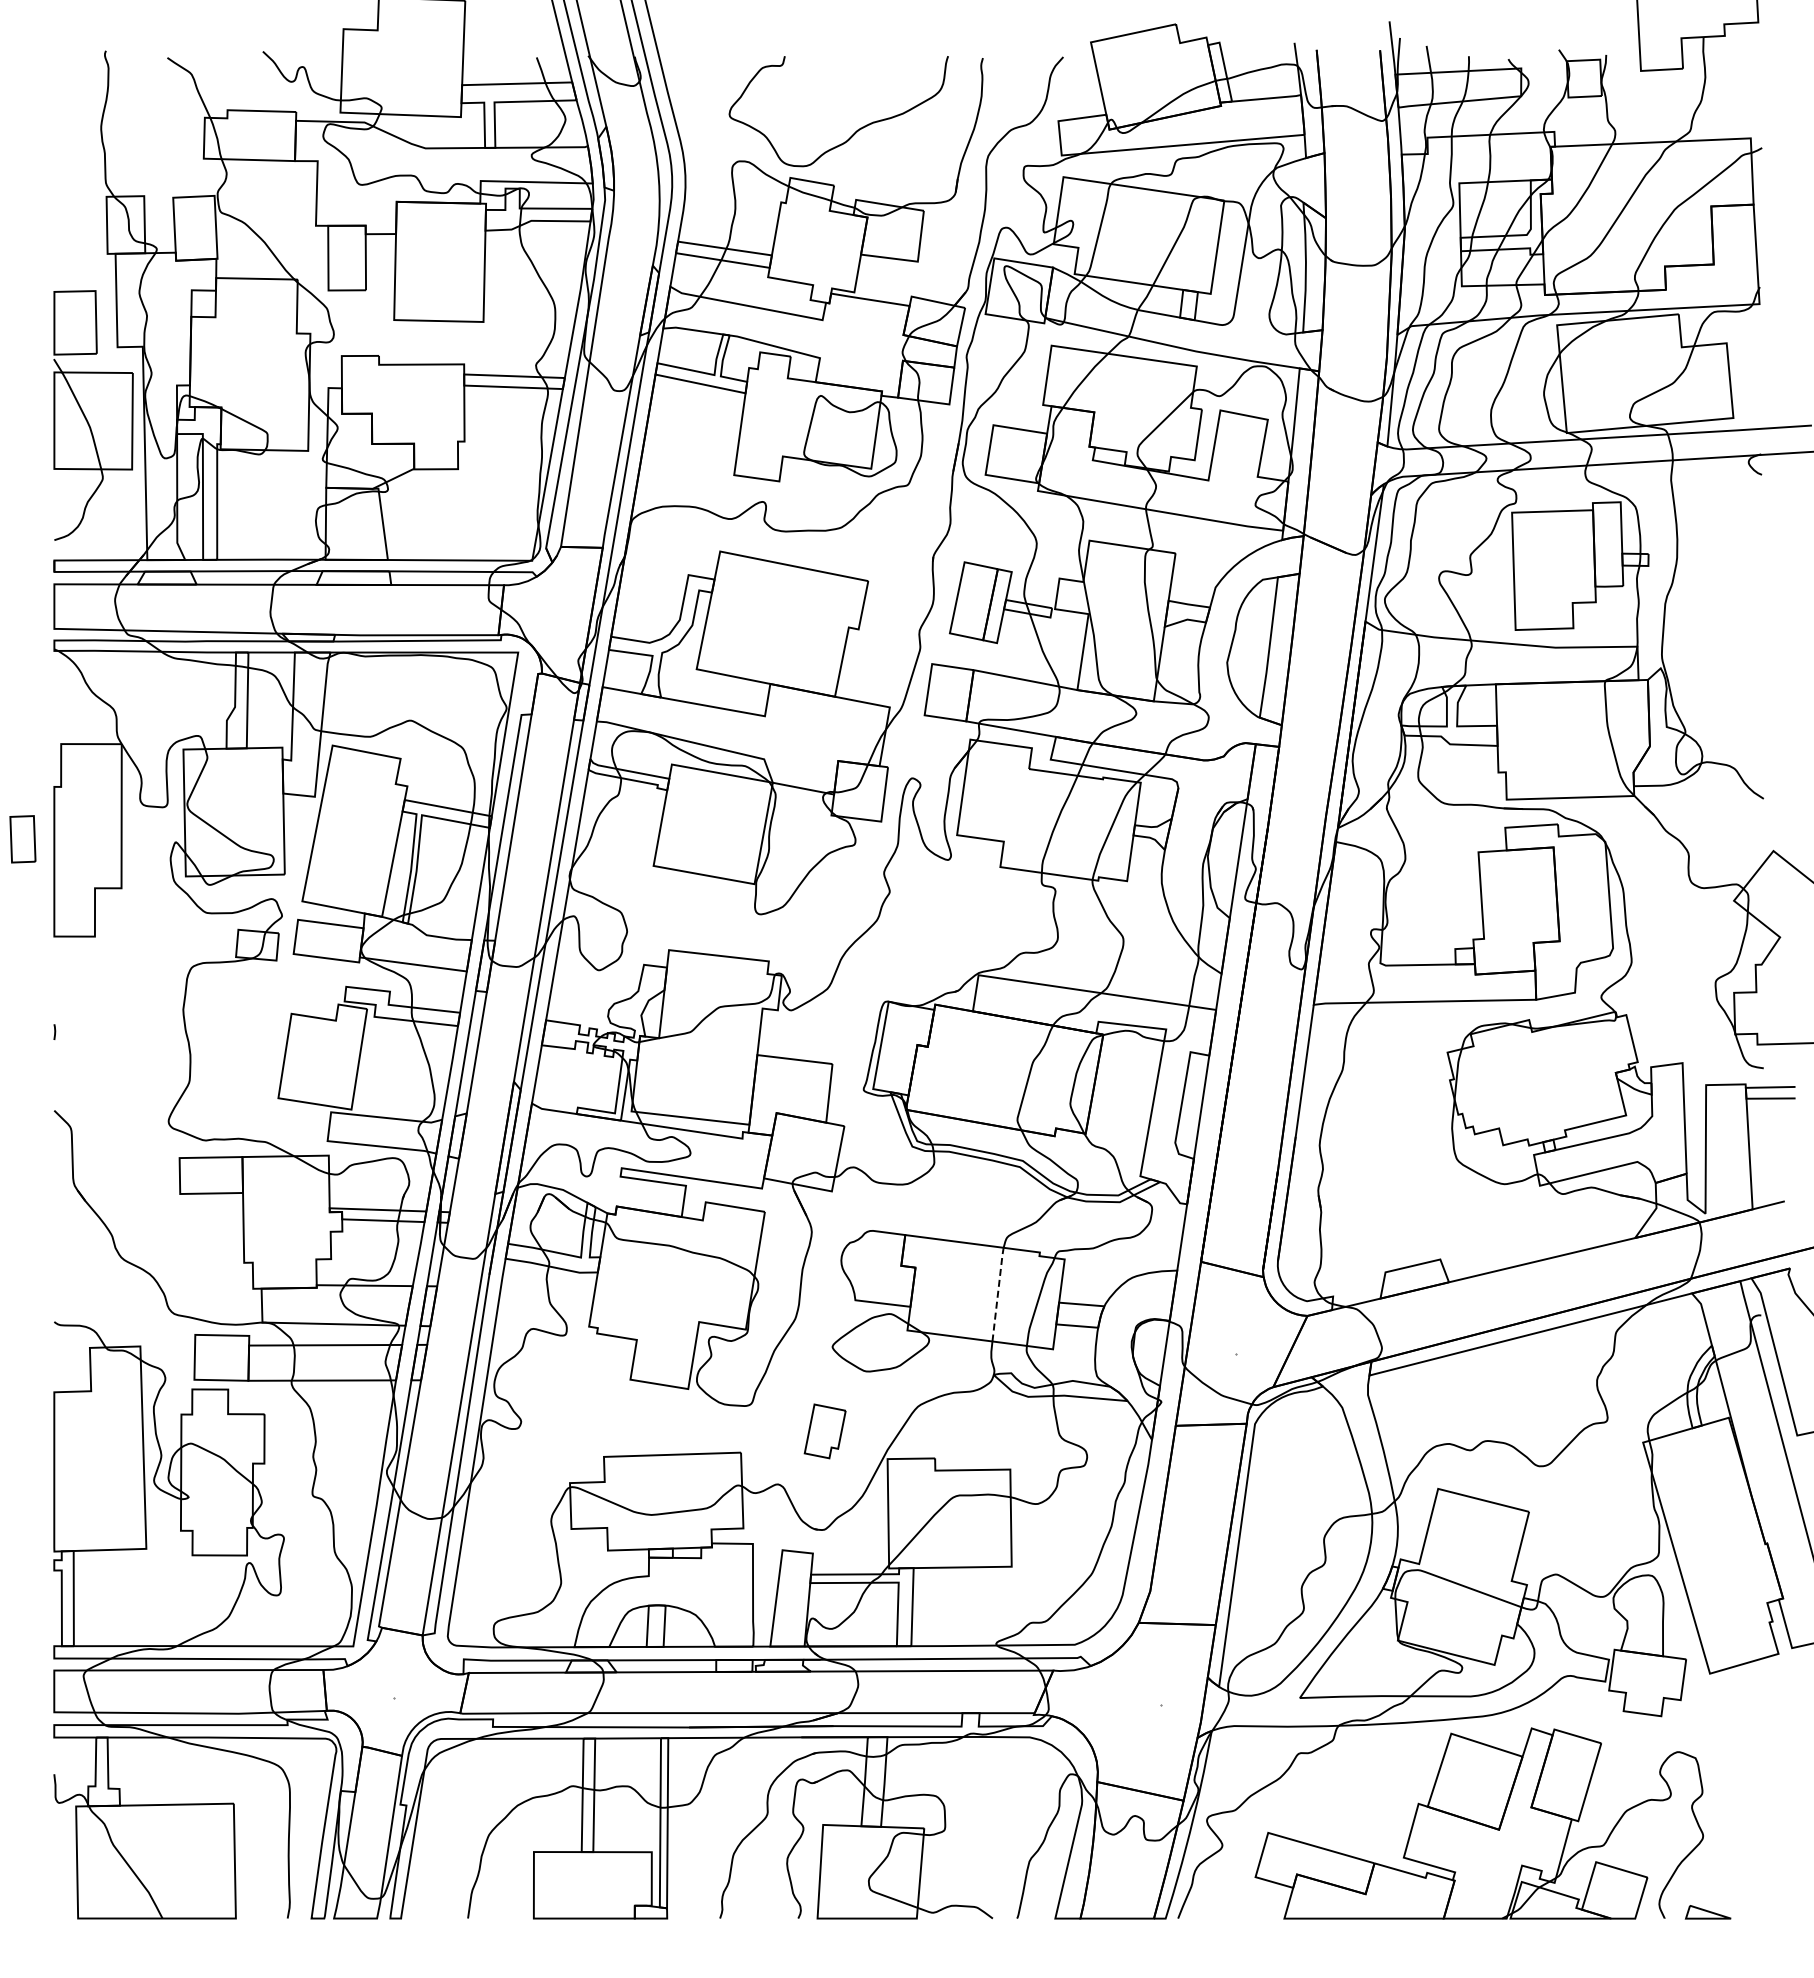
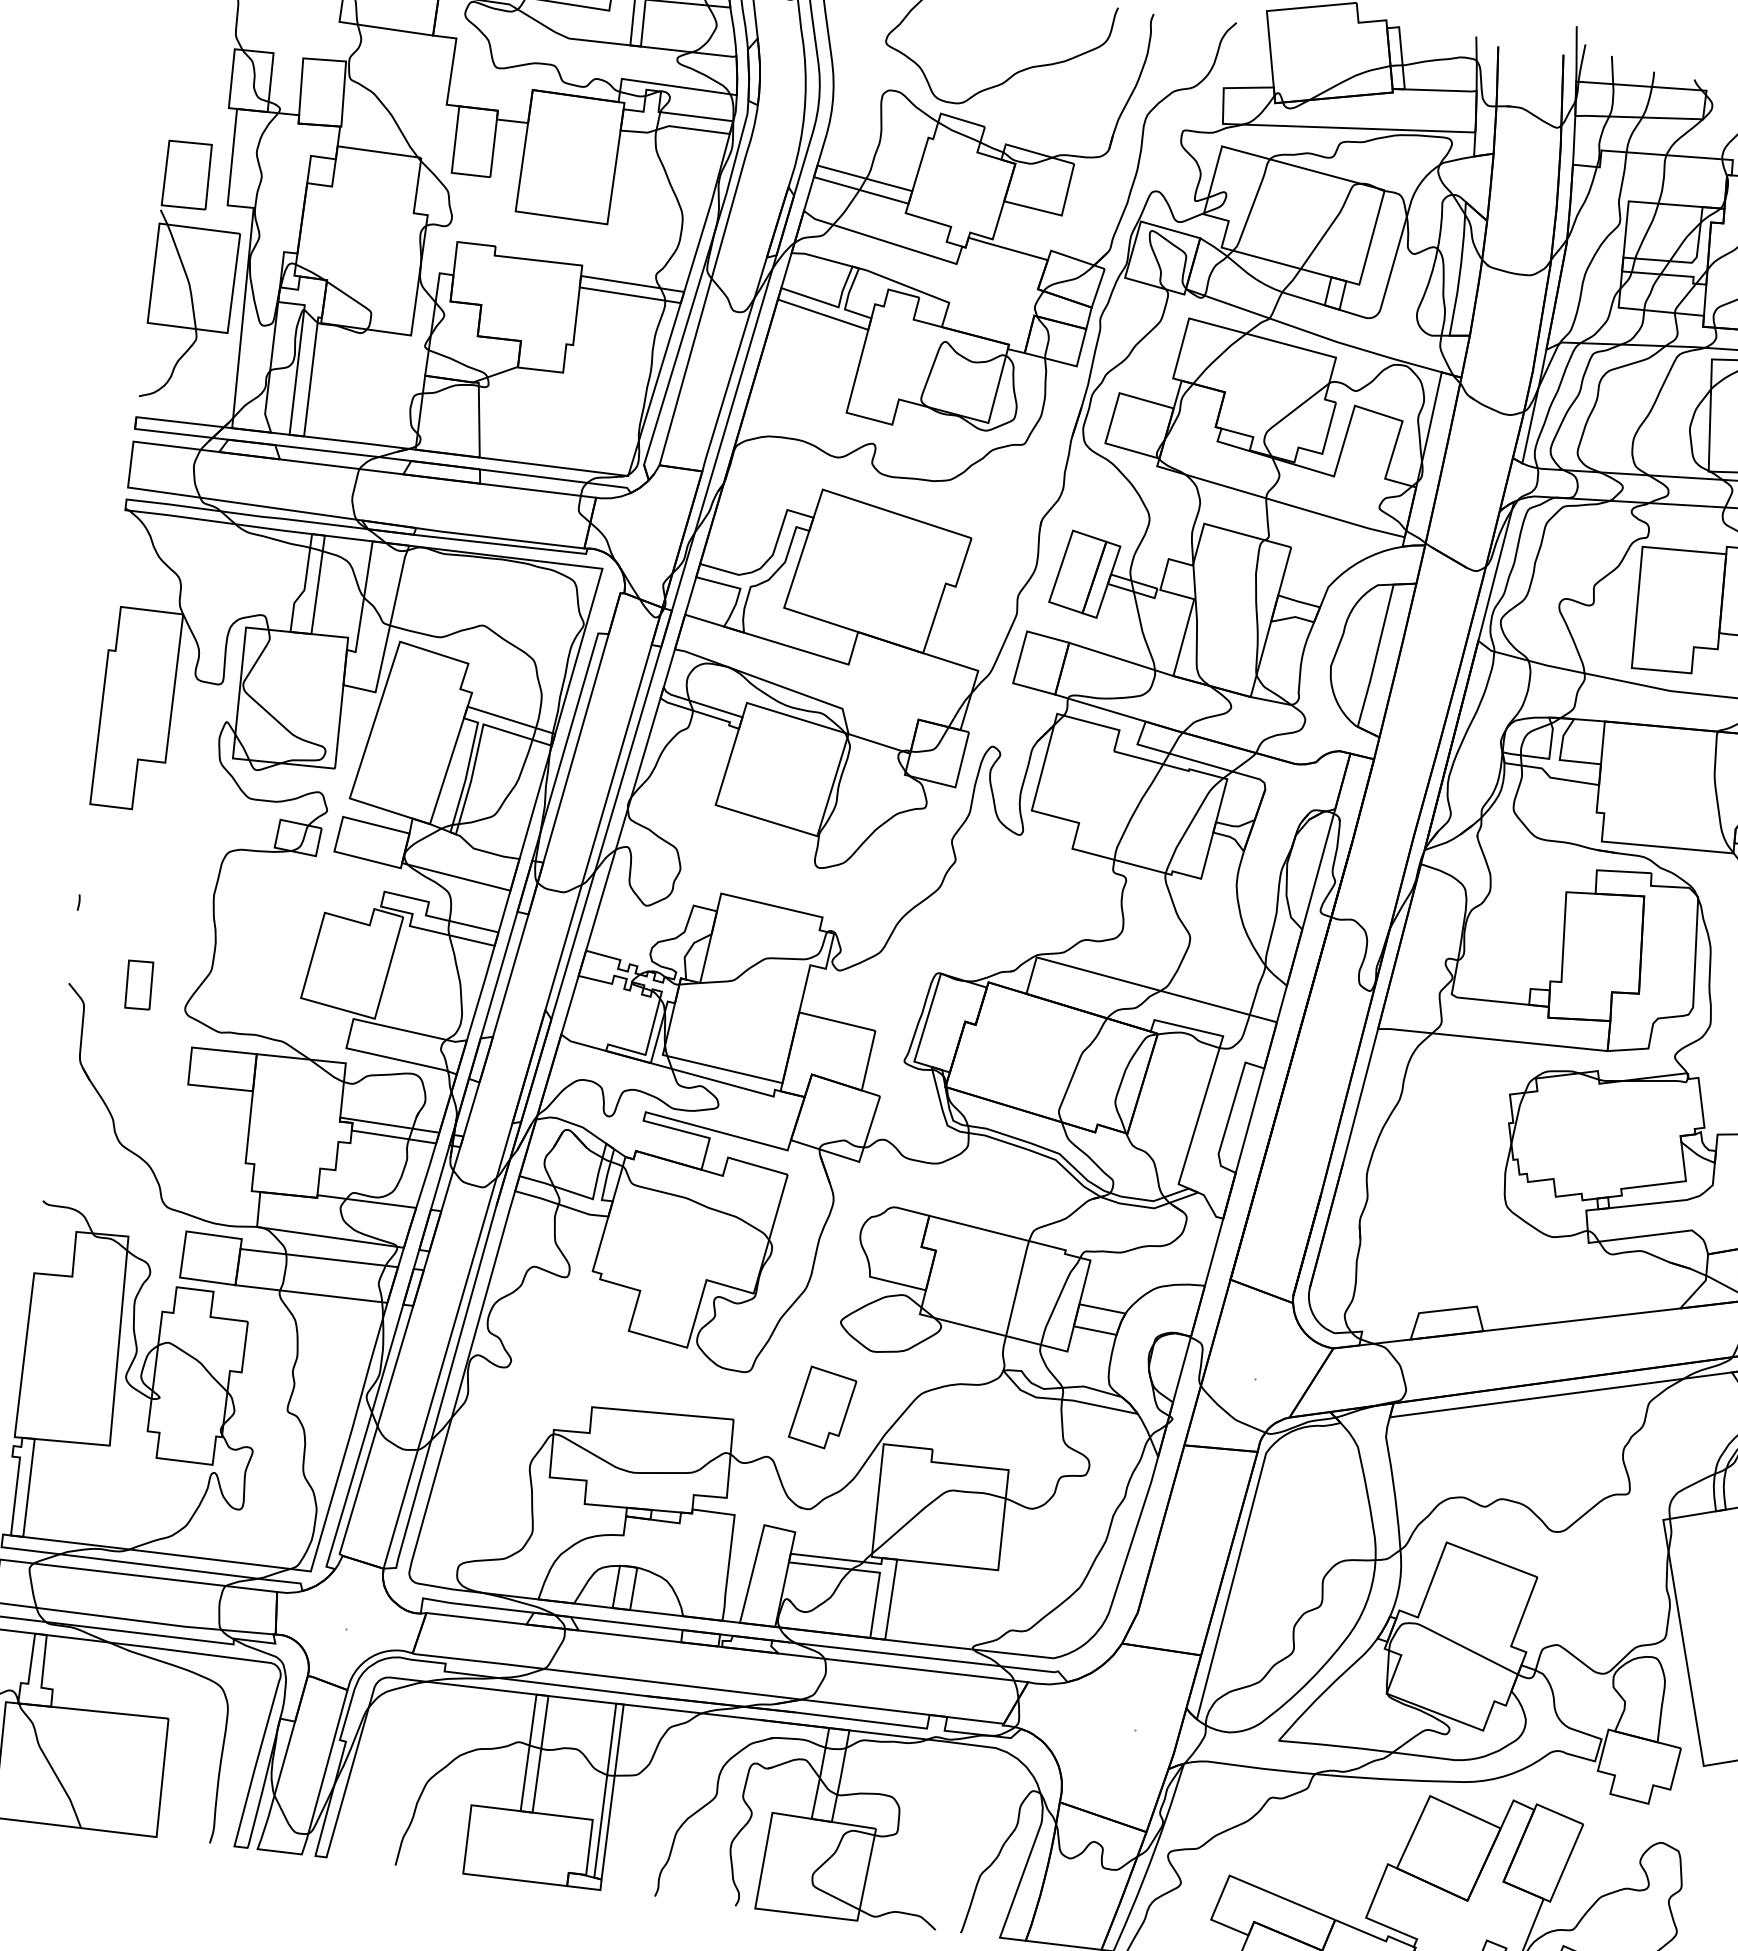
part: (22, 839) -> (138, 985), moved
line: (997, 1293) -> (1017, 1287), dashed -> solid
part: (825, 1431) -> (823, 1408), size x1.43

